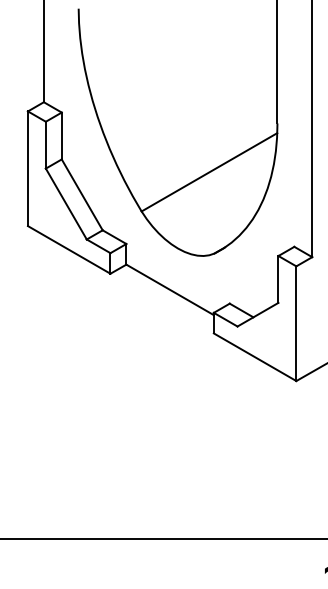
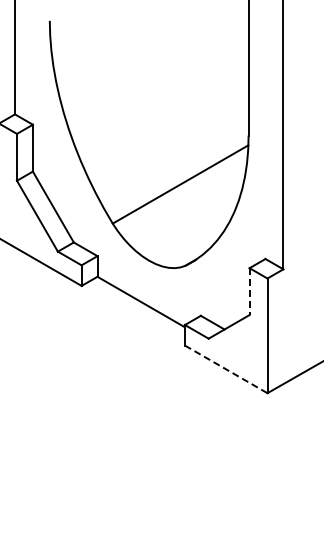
line: (278, 279) -> (249, 291), solid -> dashed
line: (255, 357) -> (226, 369), solid -> dashed

